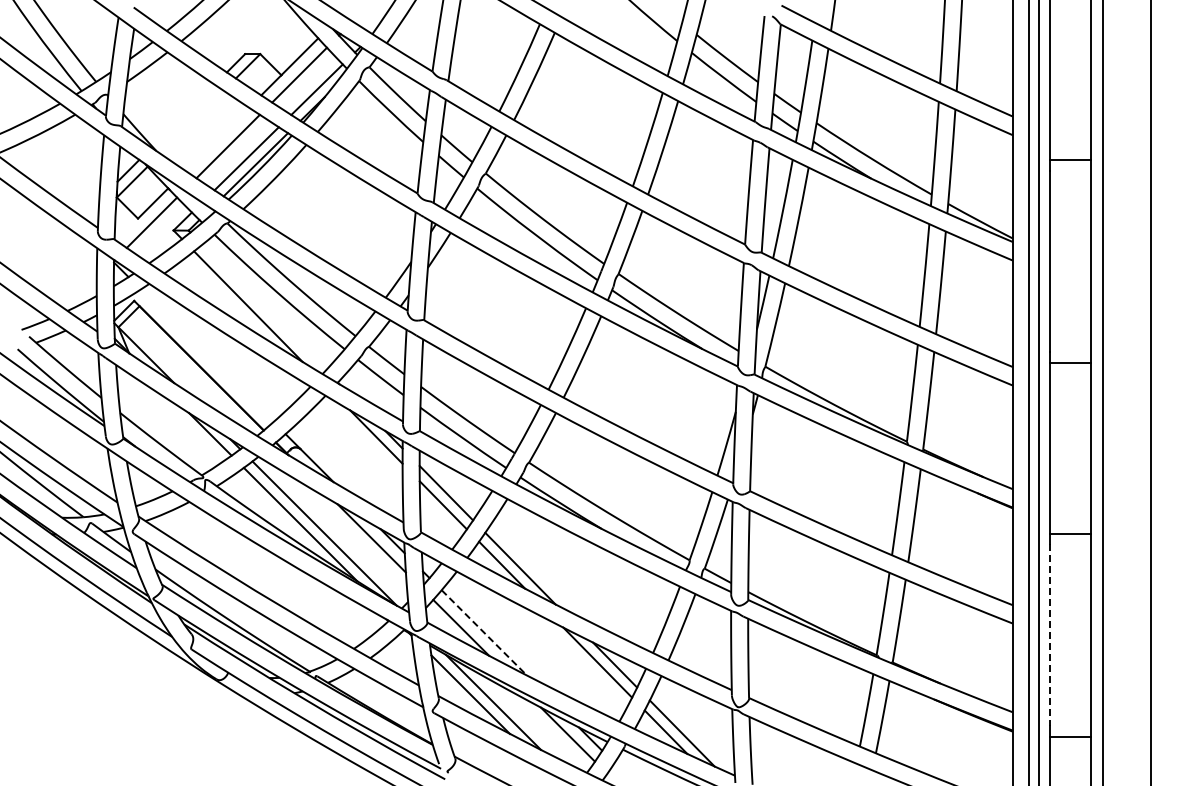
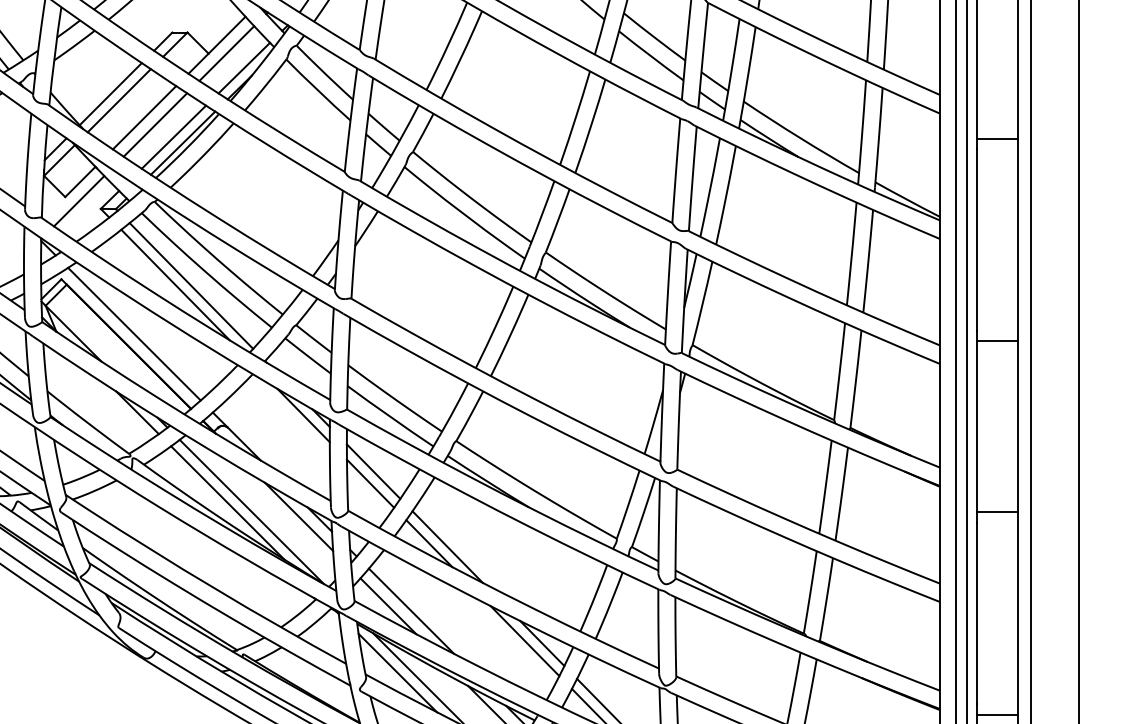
line: (183, 115) -> (110, 93), added
line: (191, 121) -> (118, 99), added
line: (216, 138) -> (143, 116), added
line: (263, 307) -> (190, 285), added
line: (206, 355) -> (133, 333), added
line: (484, 633) -> (411, 611), dashed -> solid
line: (1050, 635) -> (977, 613), dashed -> solid

